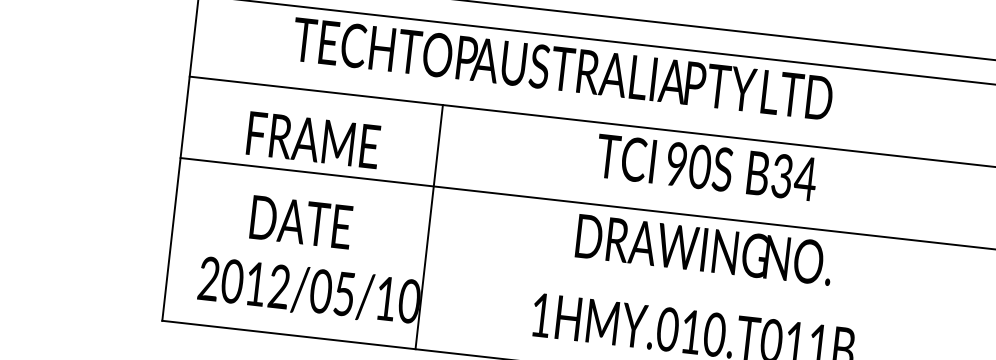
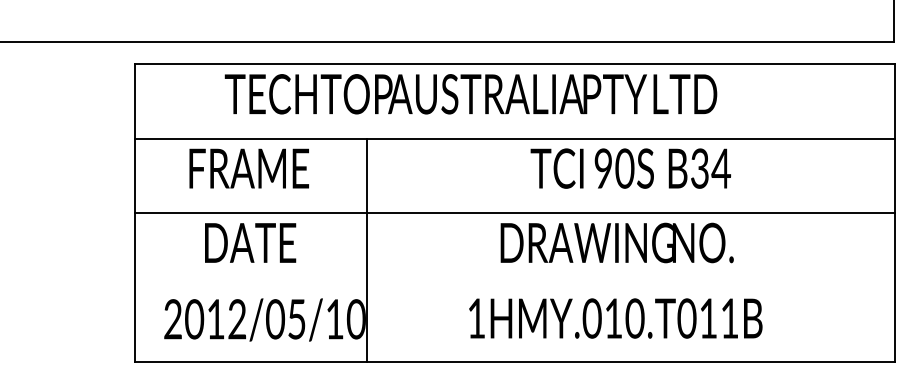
text: (312, 139) -> (248, 168), moved
text: (706, 167) -> (630, 168), moved
text: (301, 221) -> (250, 242), moved

